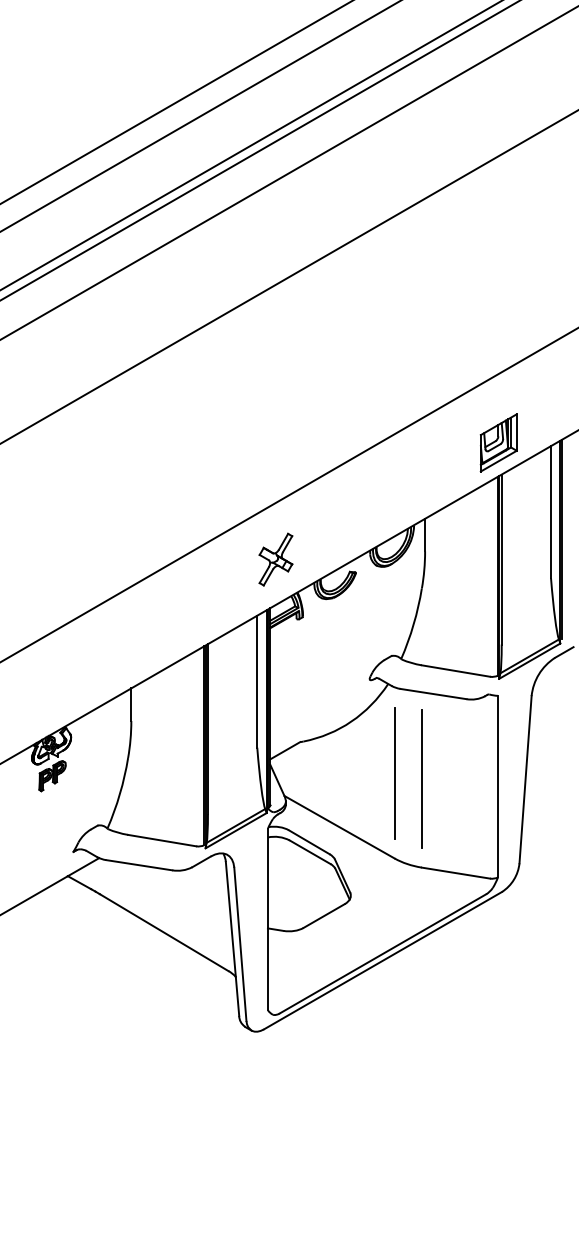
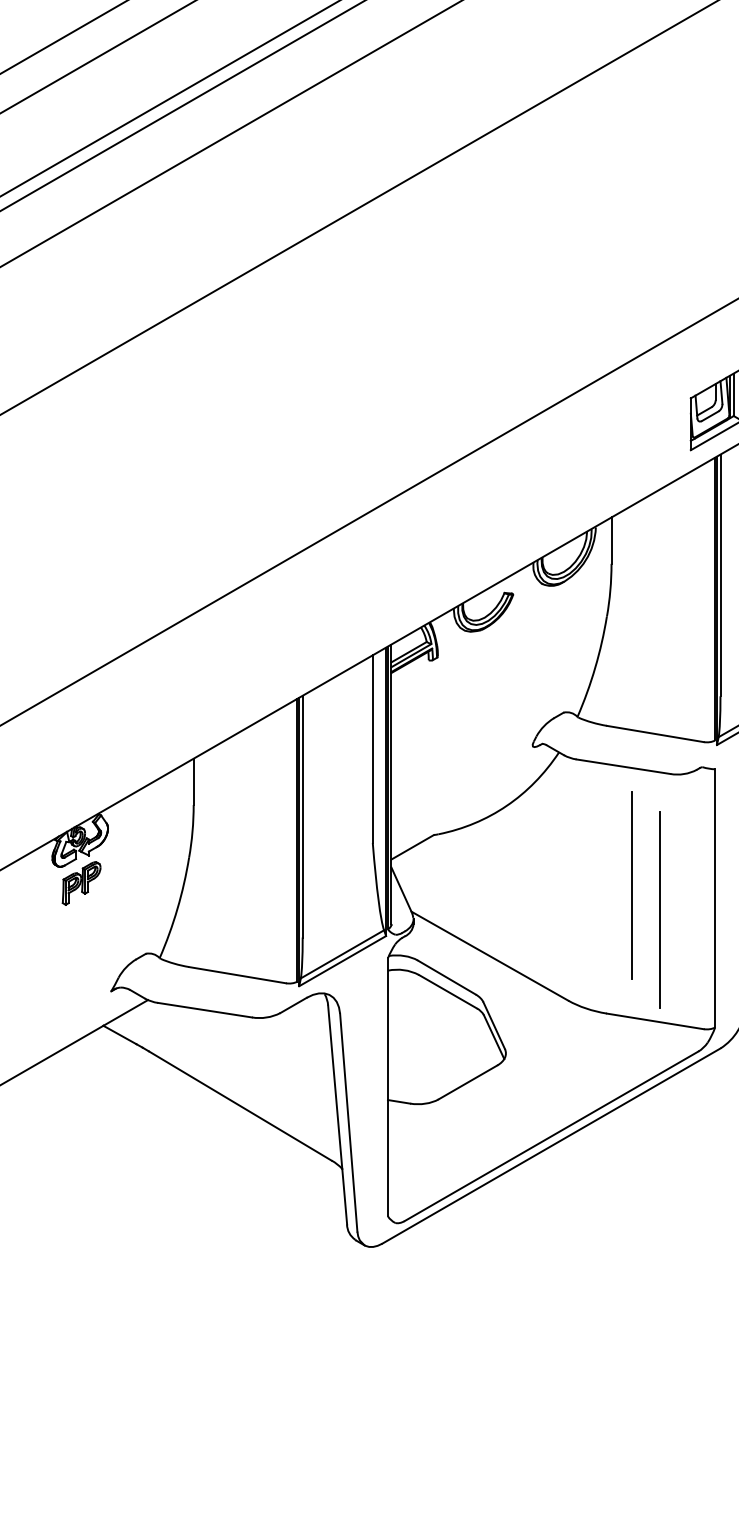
part: (275, 559) -> (398, 575), removed
line: (394, 773) -> (631, 885), moved
line: (421, 778) -> (659, 909), moved

